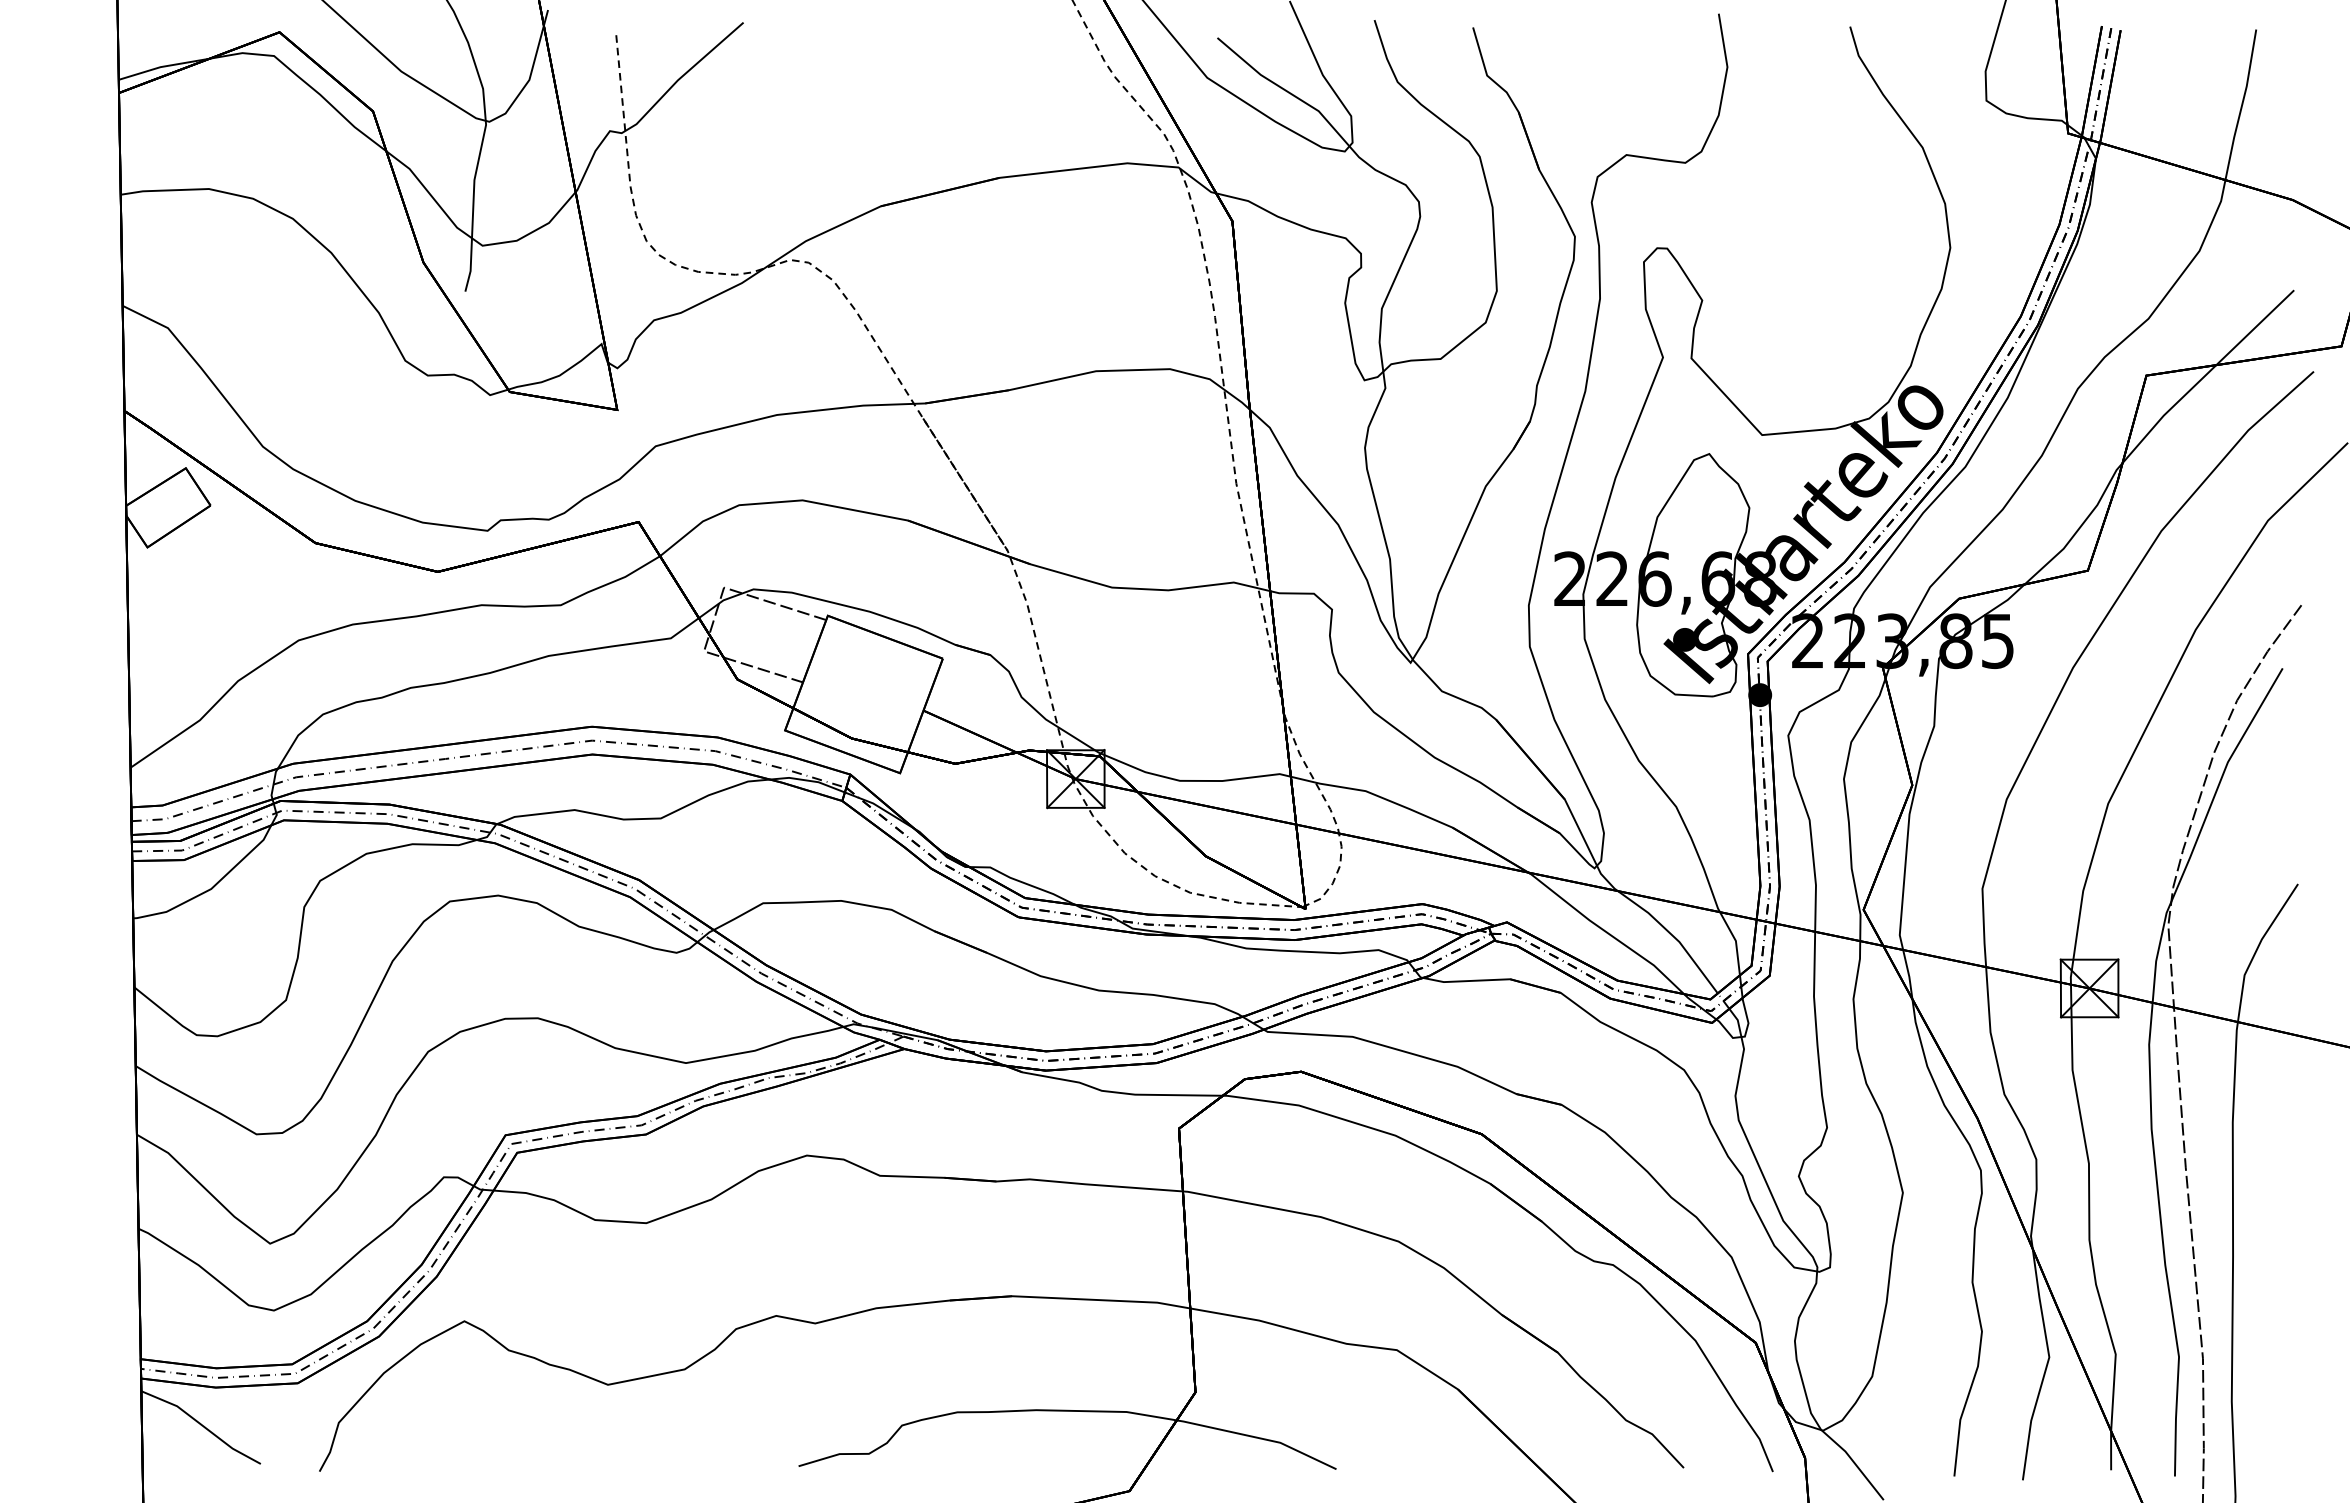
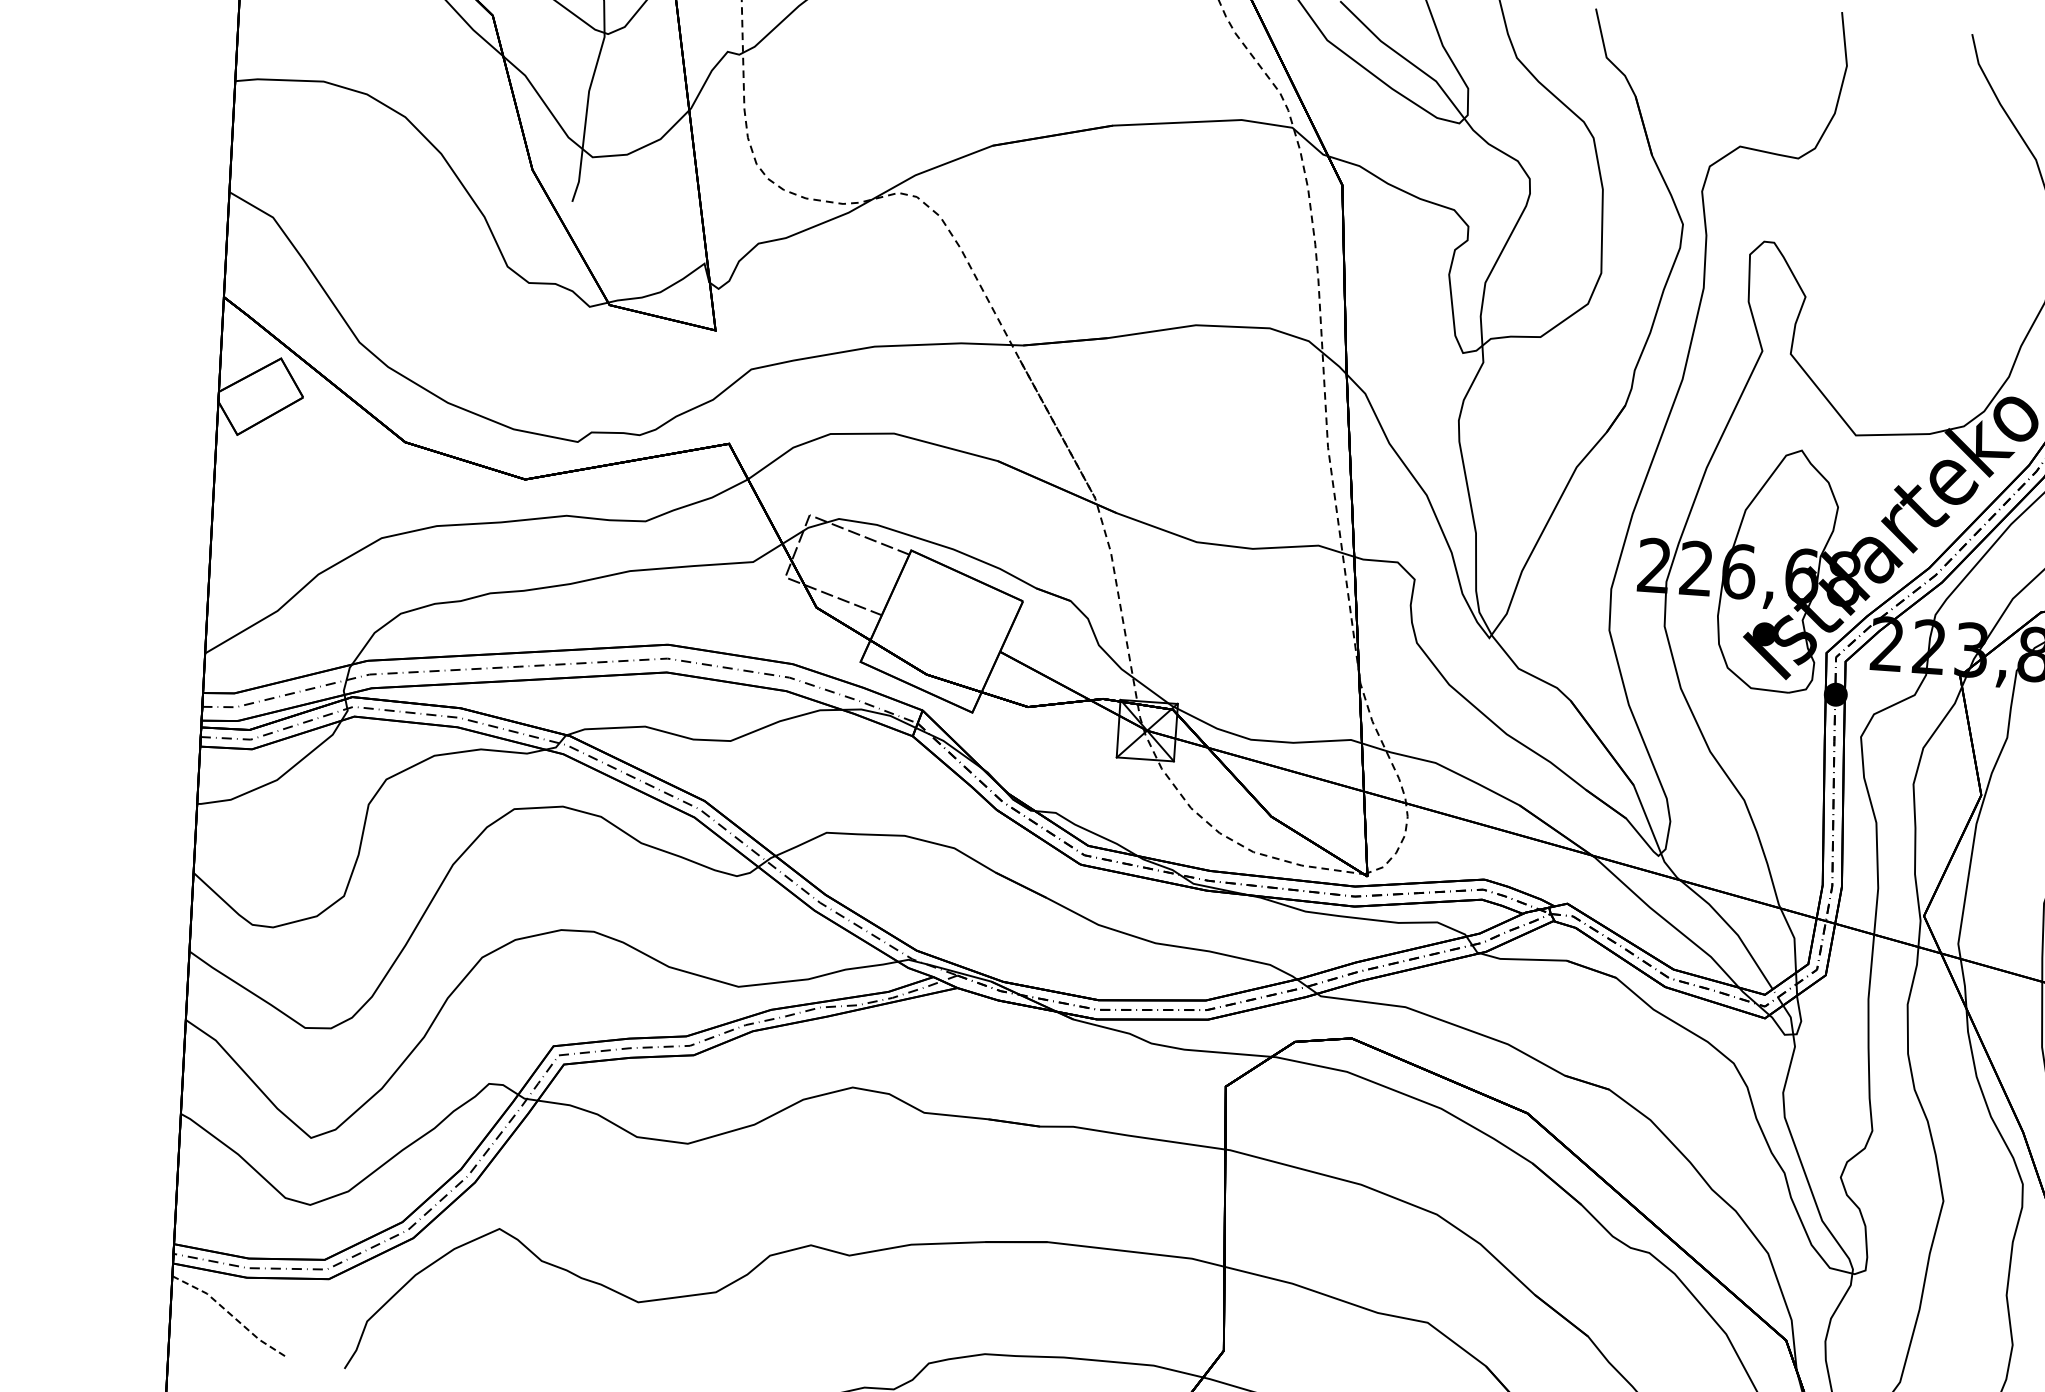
line: (202, 1425) -> (230, 1314), solid -> dashed

